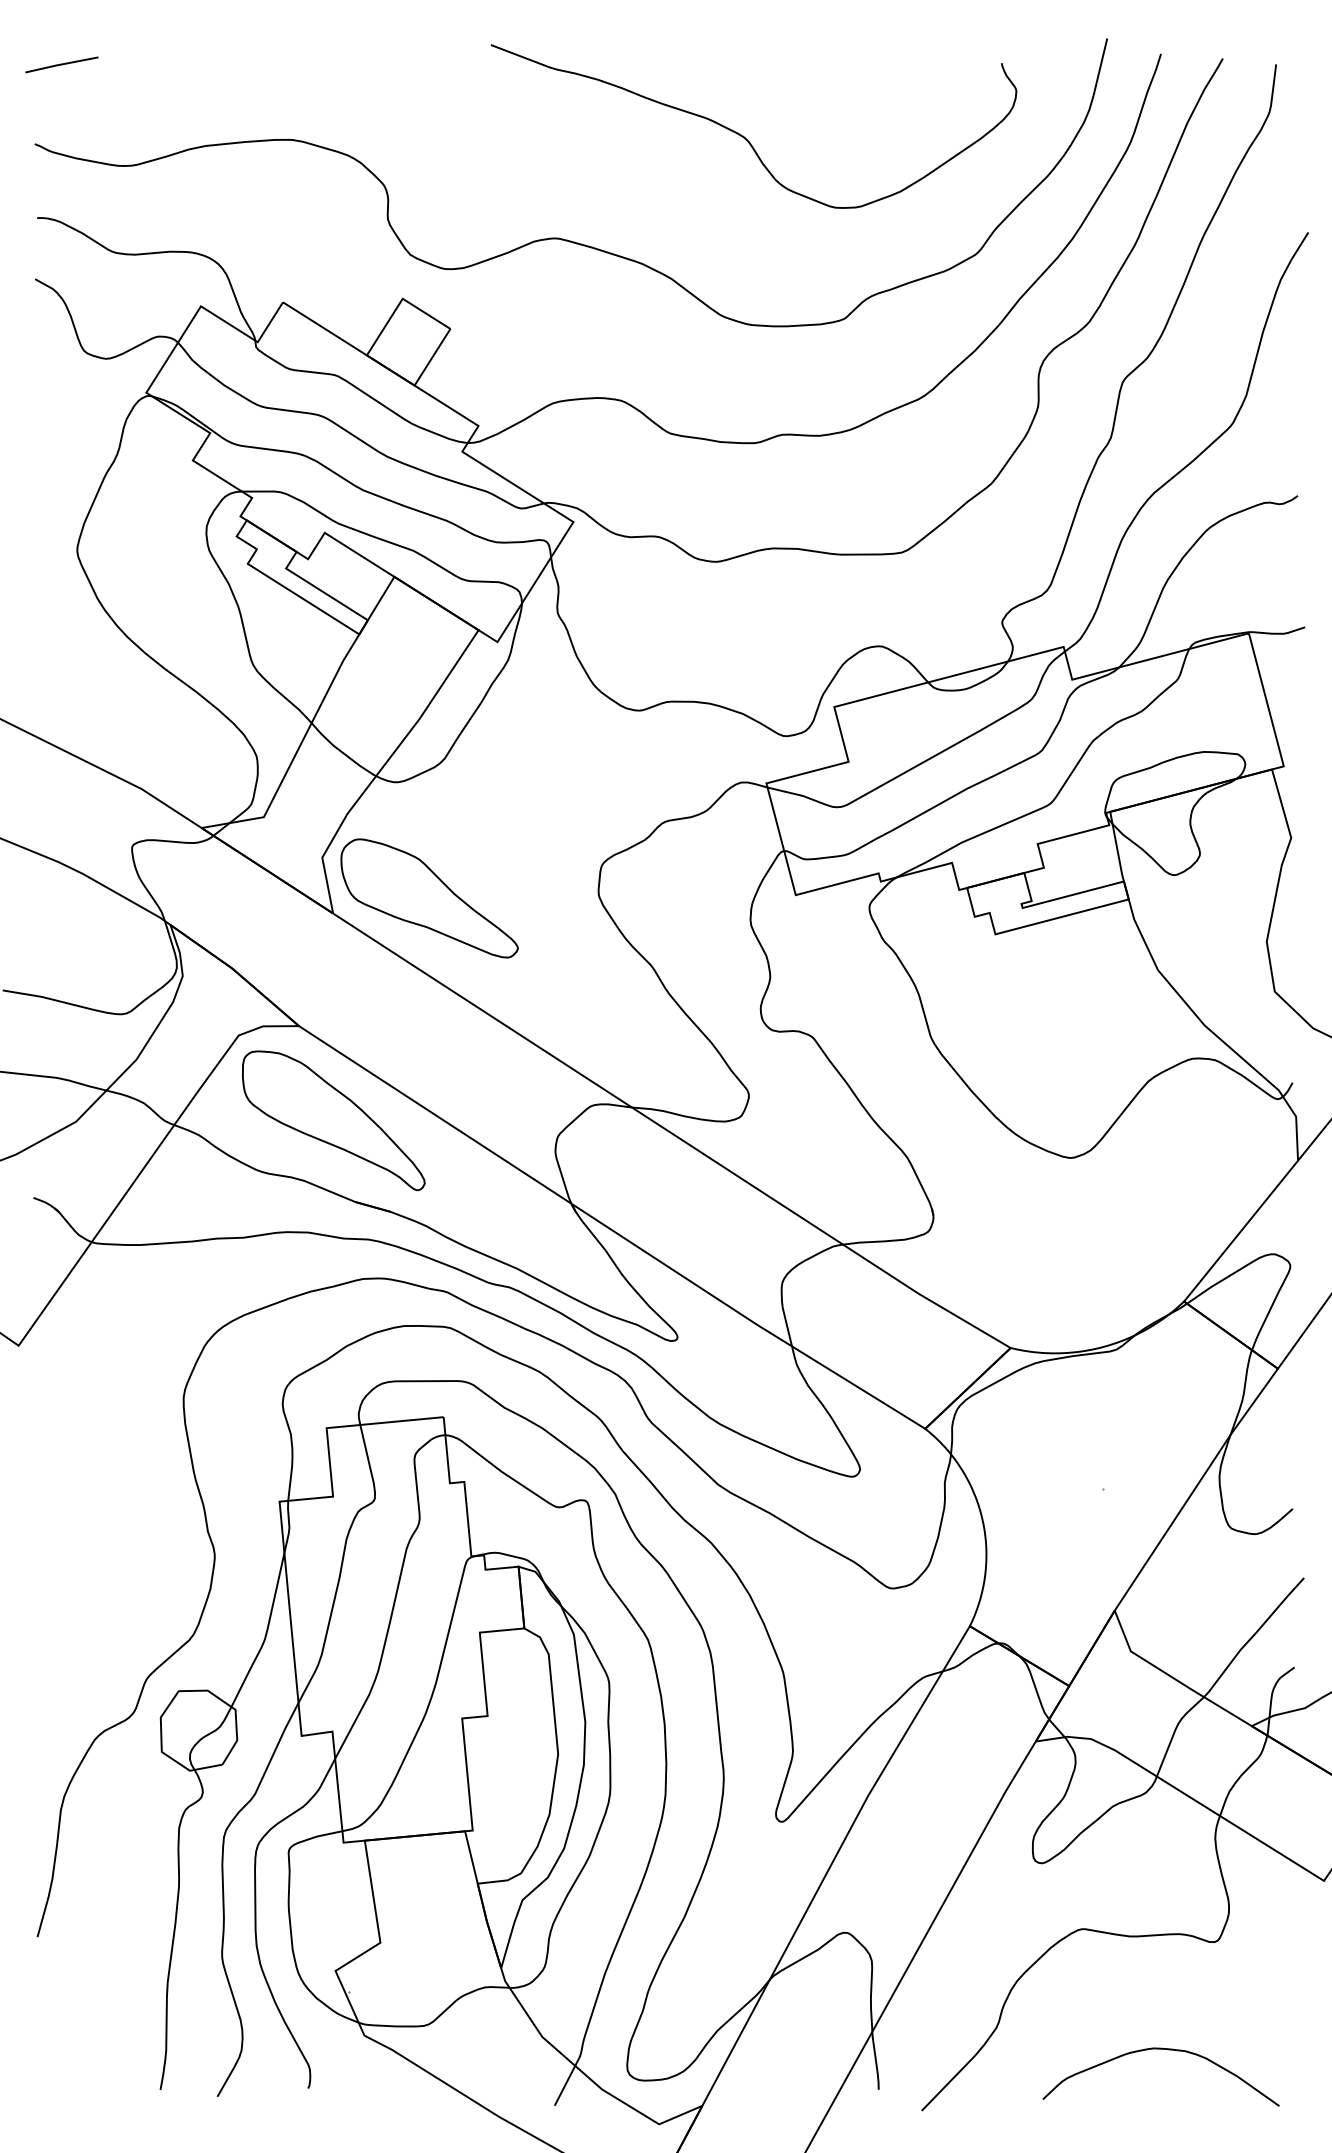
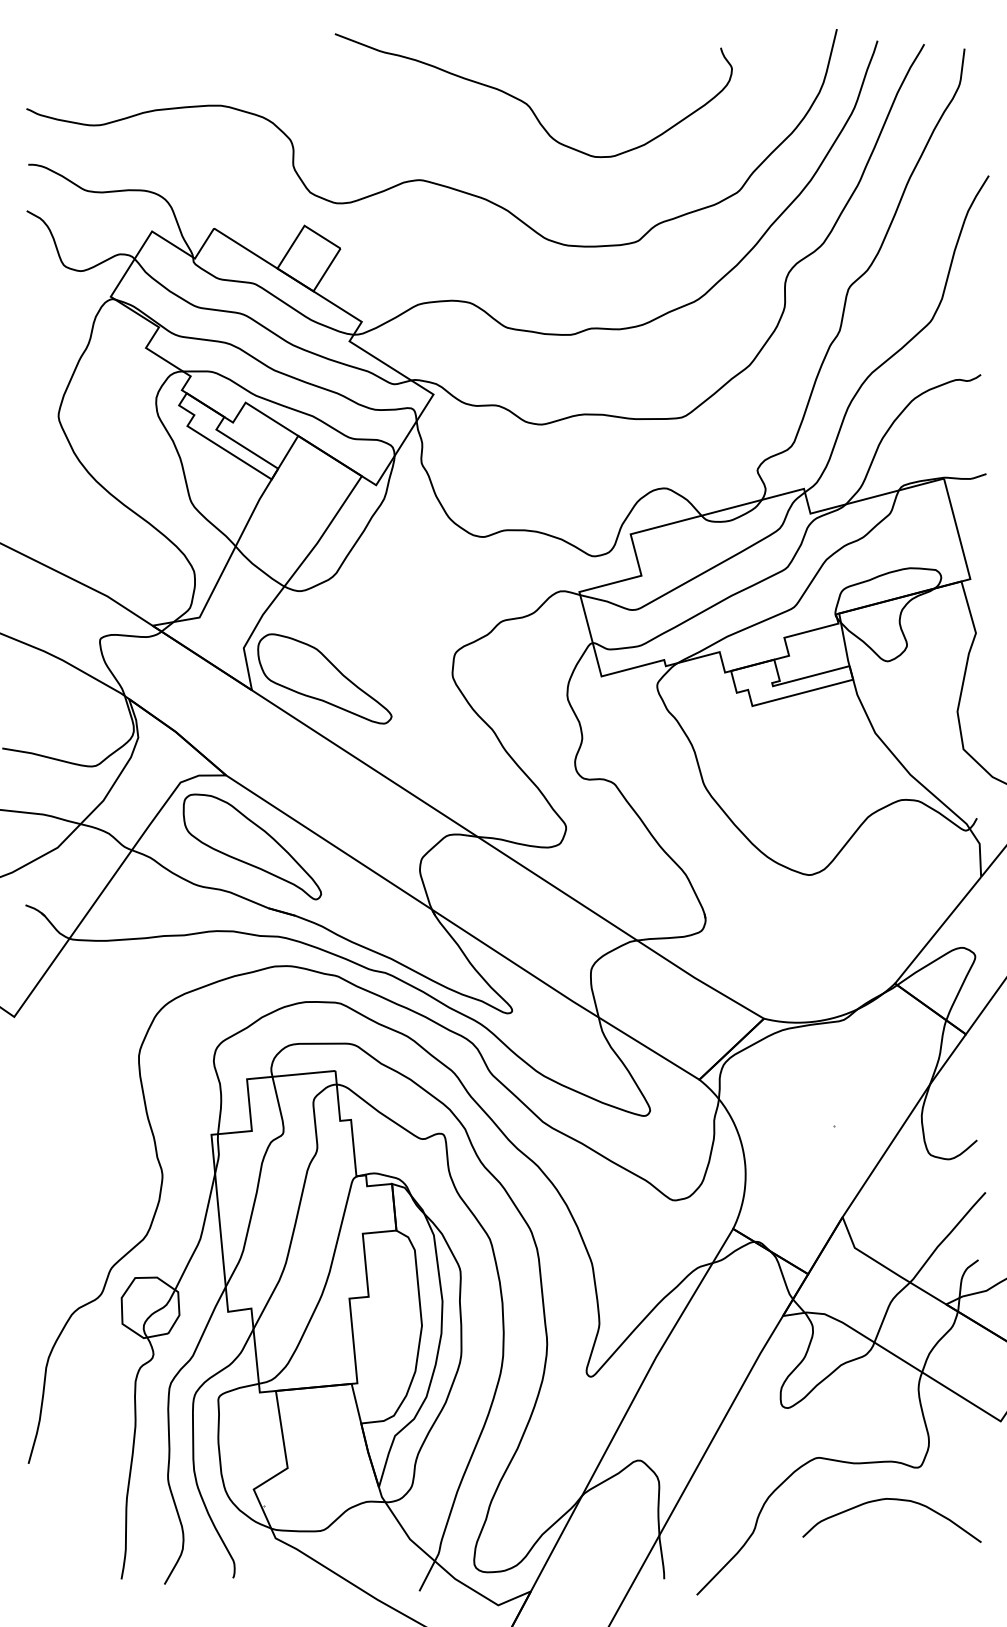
line: (61, 64) -> (46, 48), removed
curve: (744, 136) -> (526, 103), moved
curve: (1160, 2049) -> (891, 1499), moved

